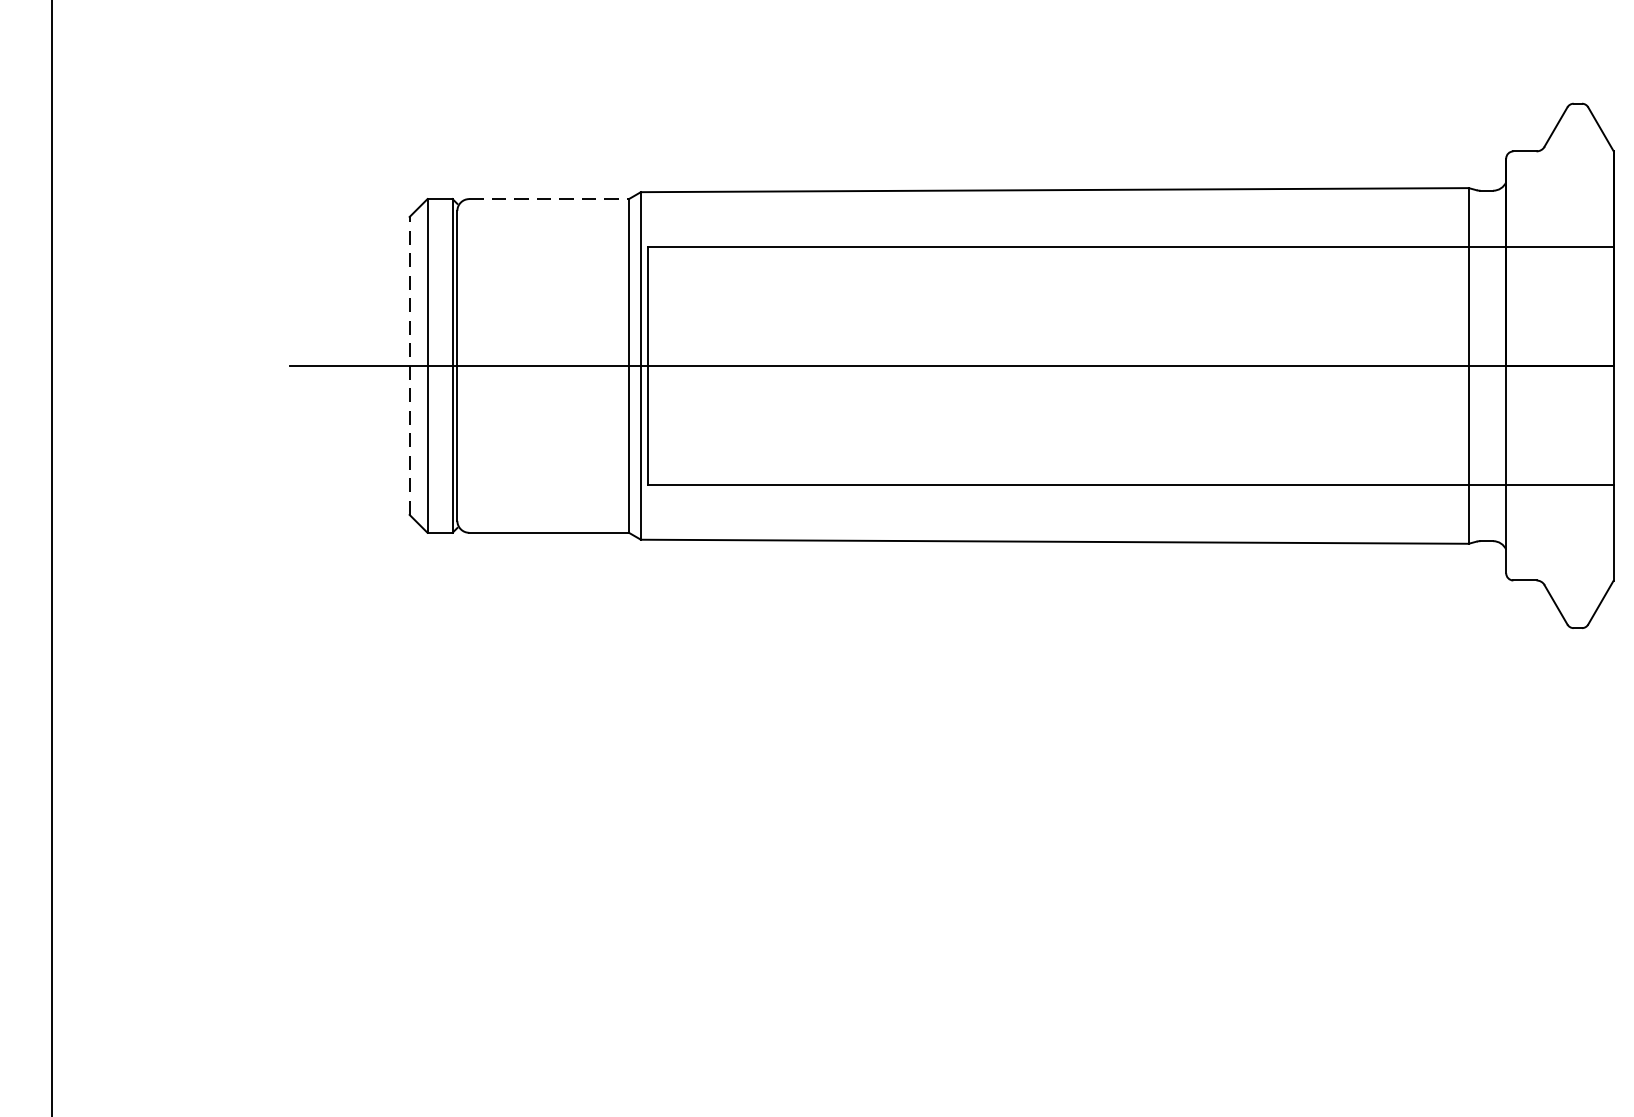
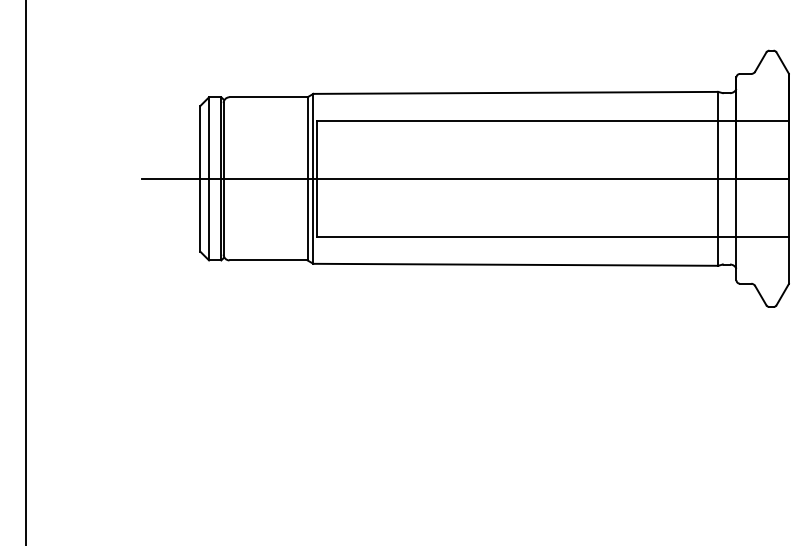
line: (551, 199) -> (269, 97), dashed -> solid
line: (409, 365) -> (200, 178), dashed -> solid

